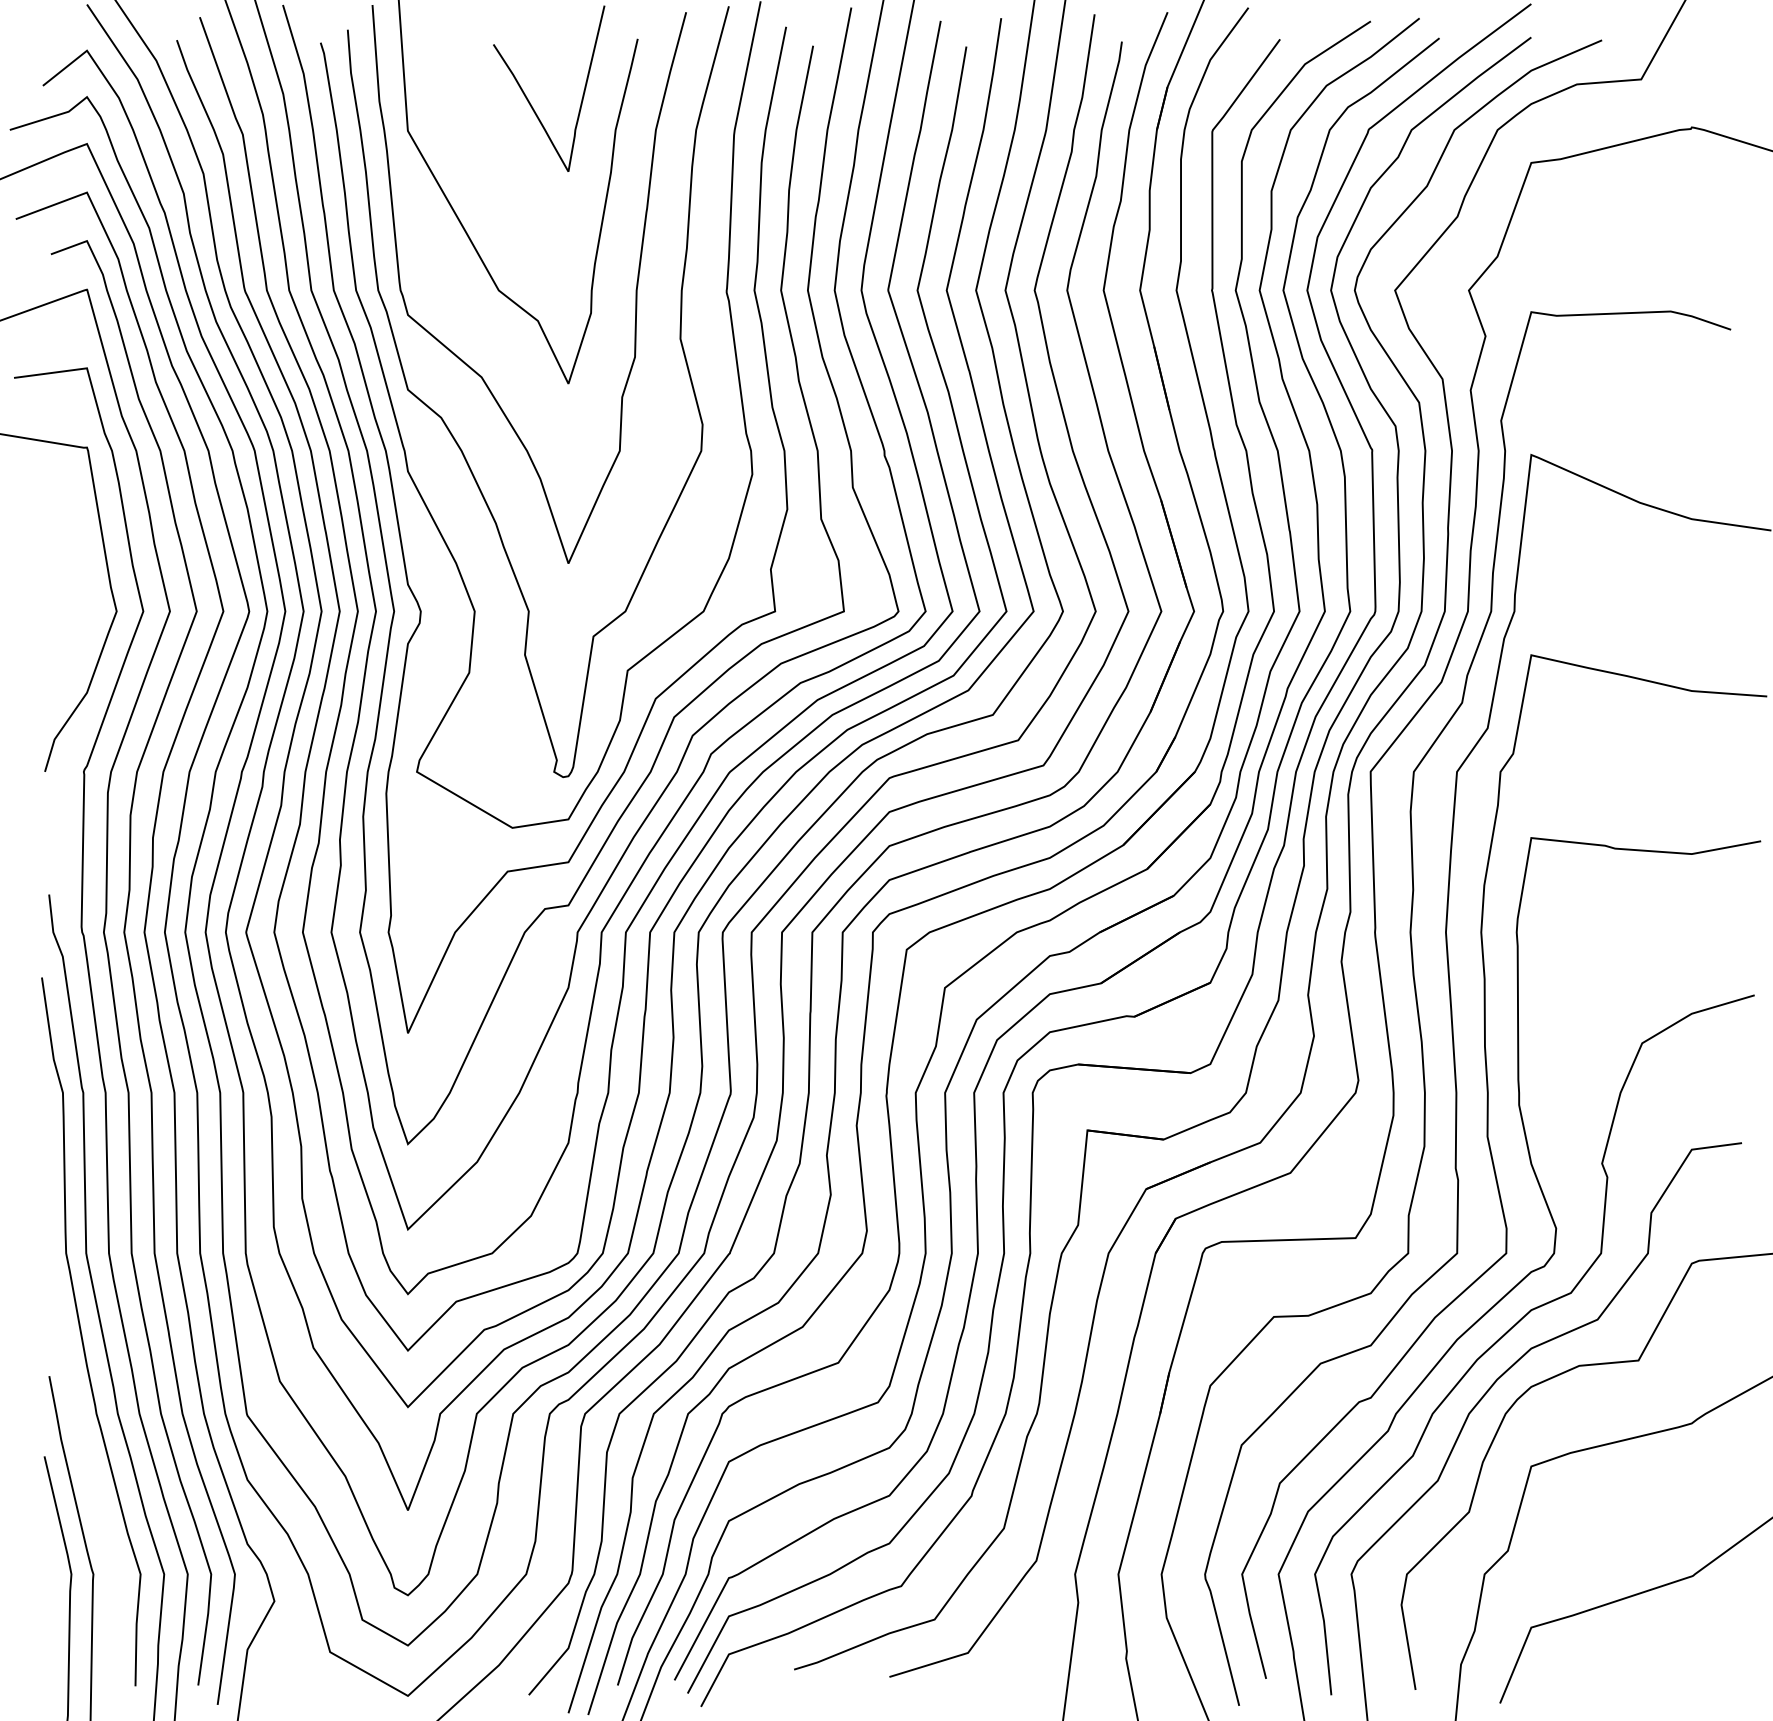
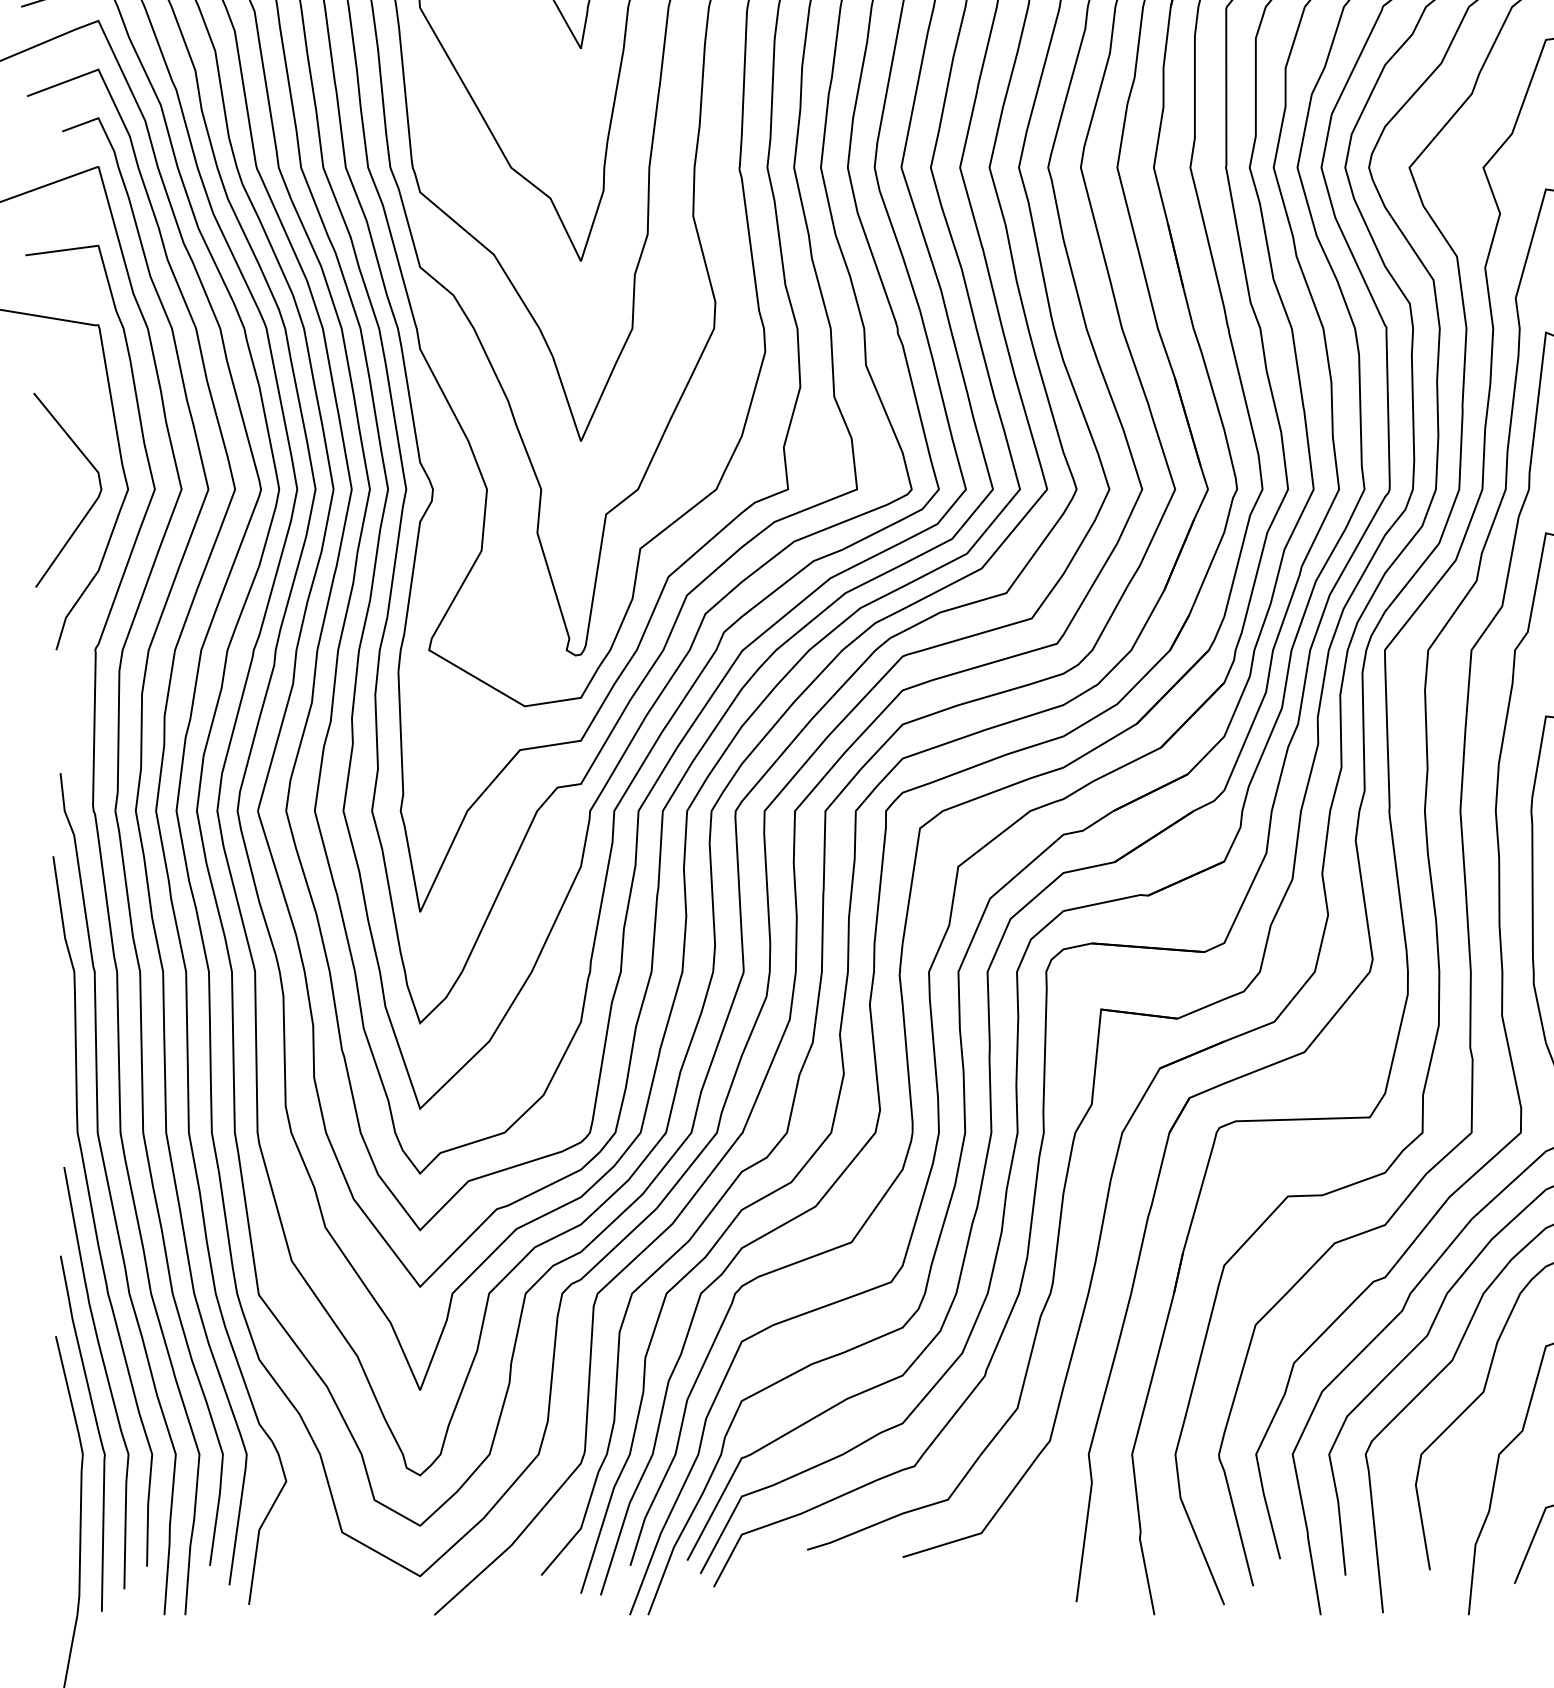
curve: (78, 629) -> (89, 507), added
curve: (94, 1496) -> (105, 1376), added

